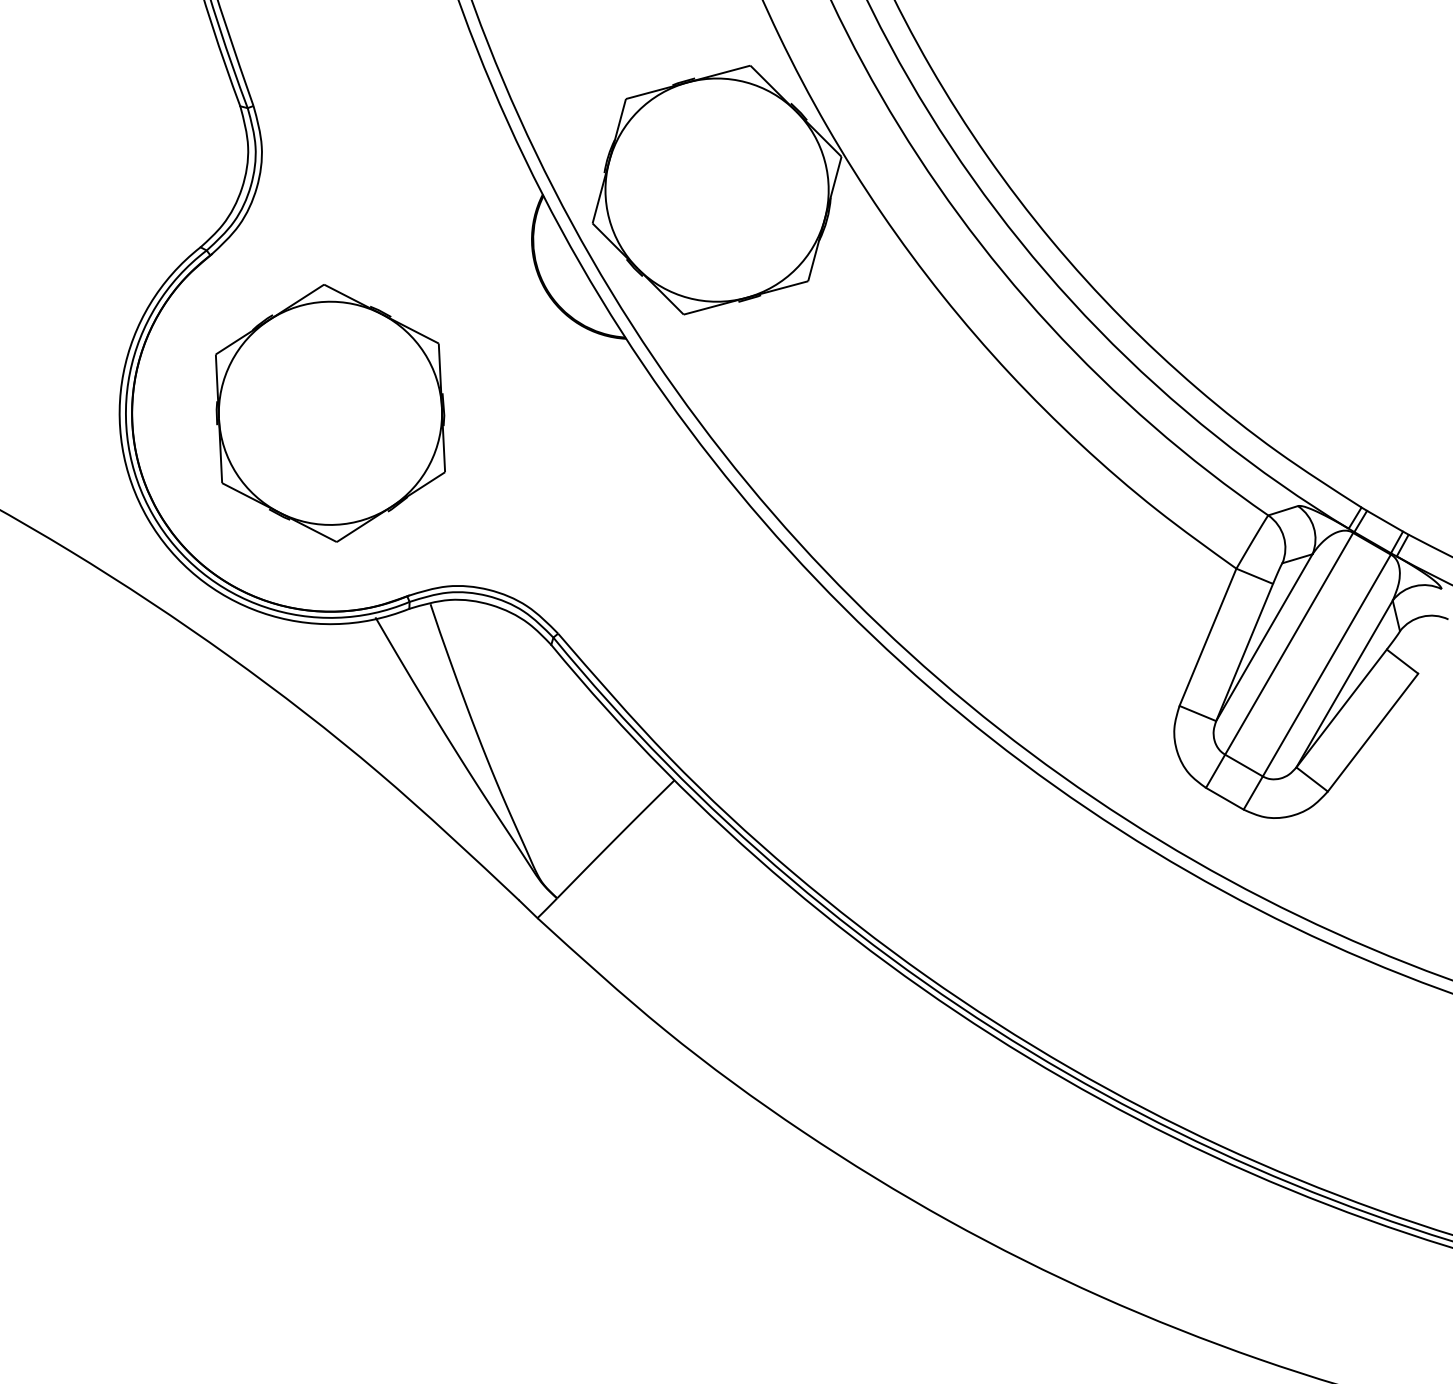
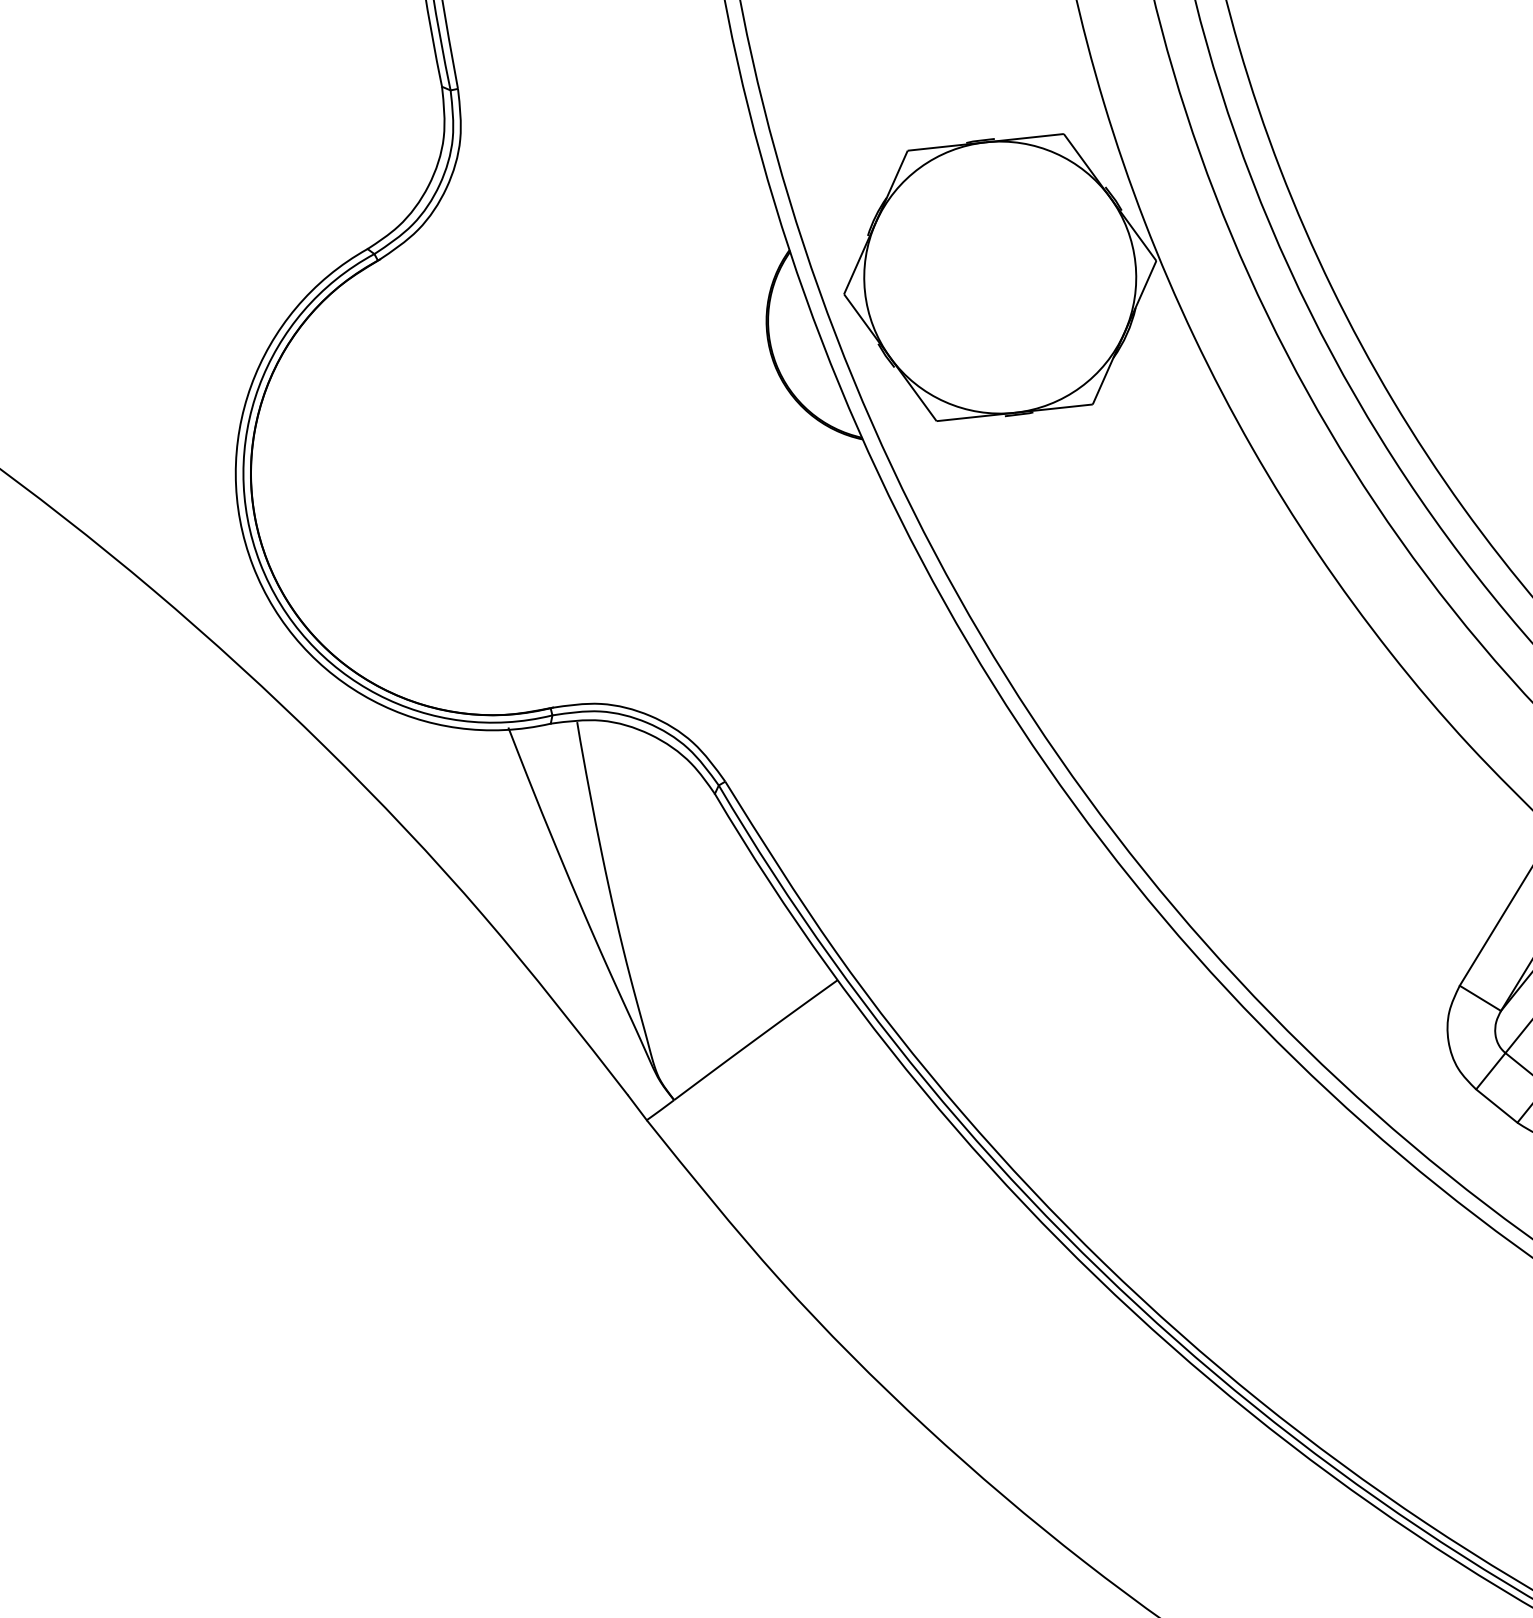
part: (330, 413) -> (492, 473), removed

